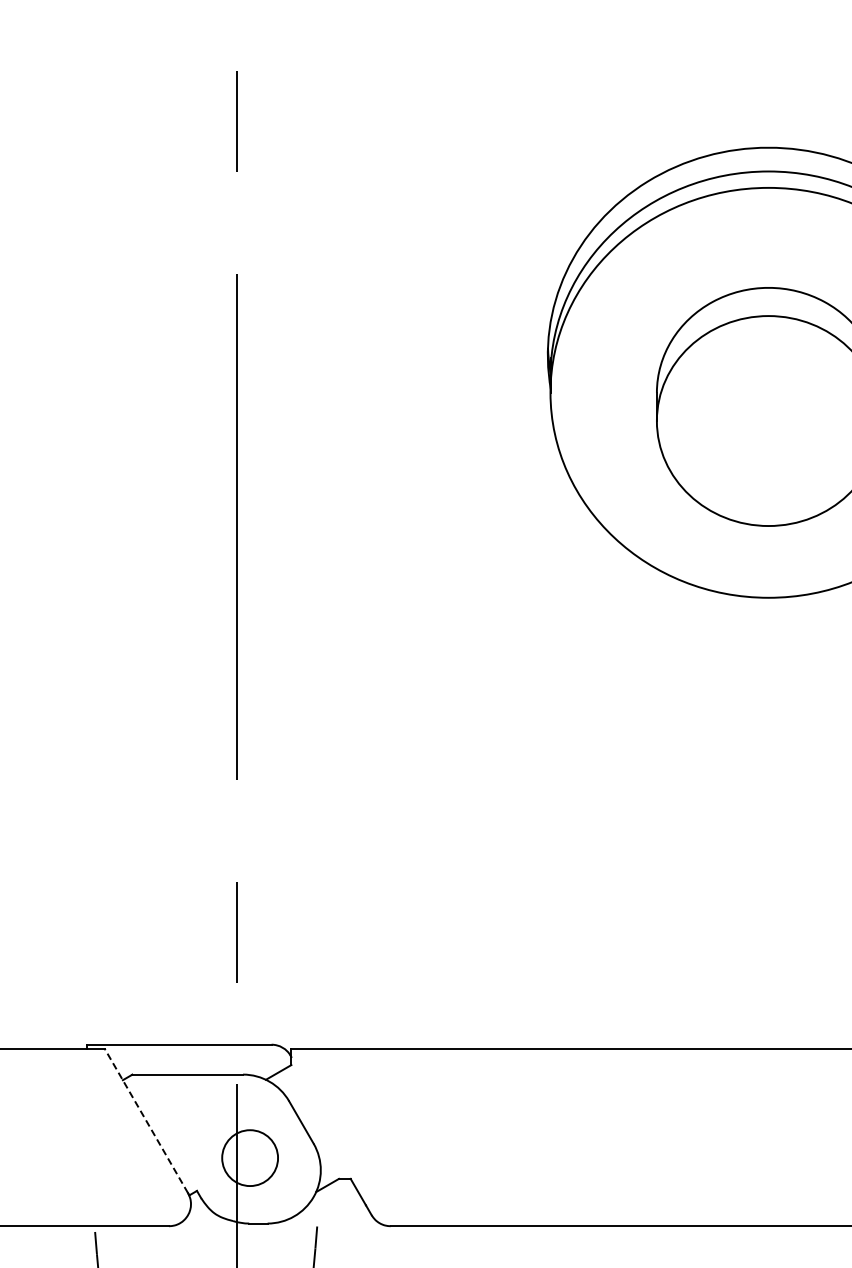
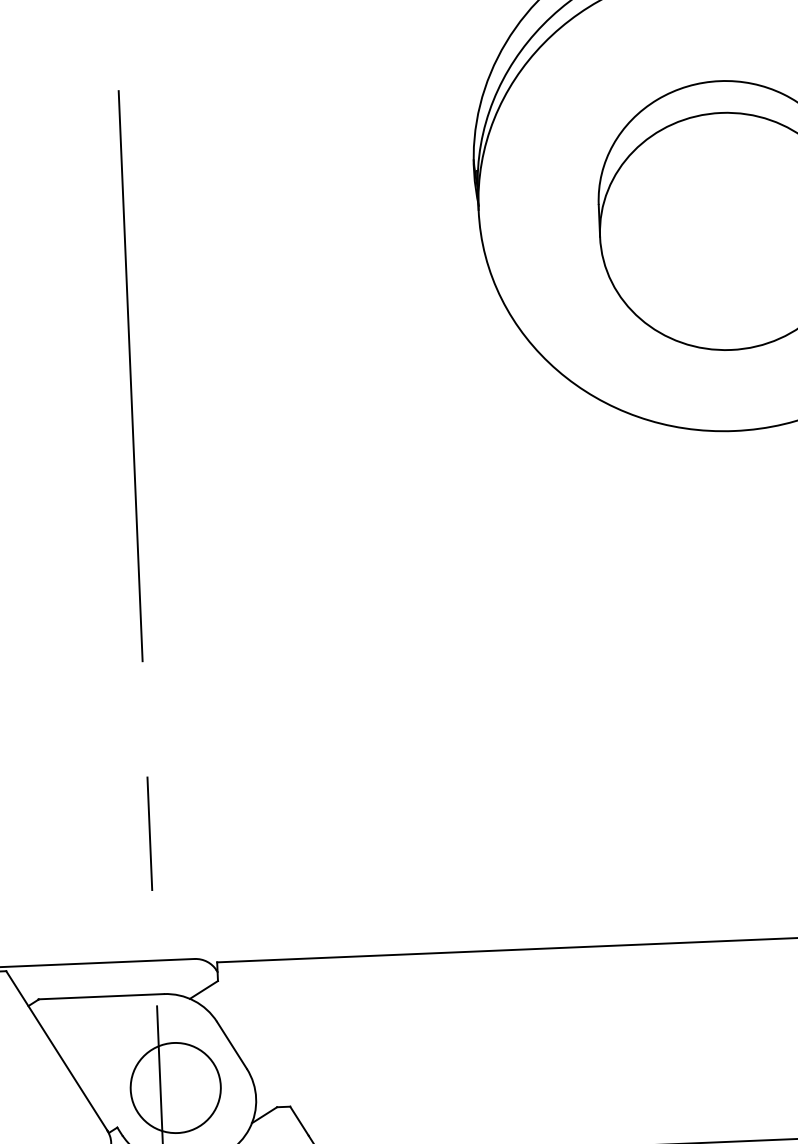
line: (146, 1120) -> (57, 1050), dashed -> solid
circle: (250, 1158) -> (176, 1088), size x1.43

